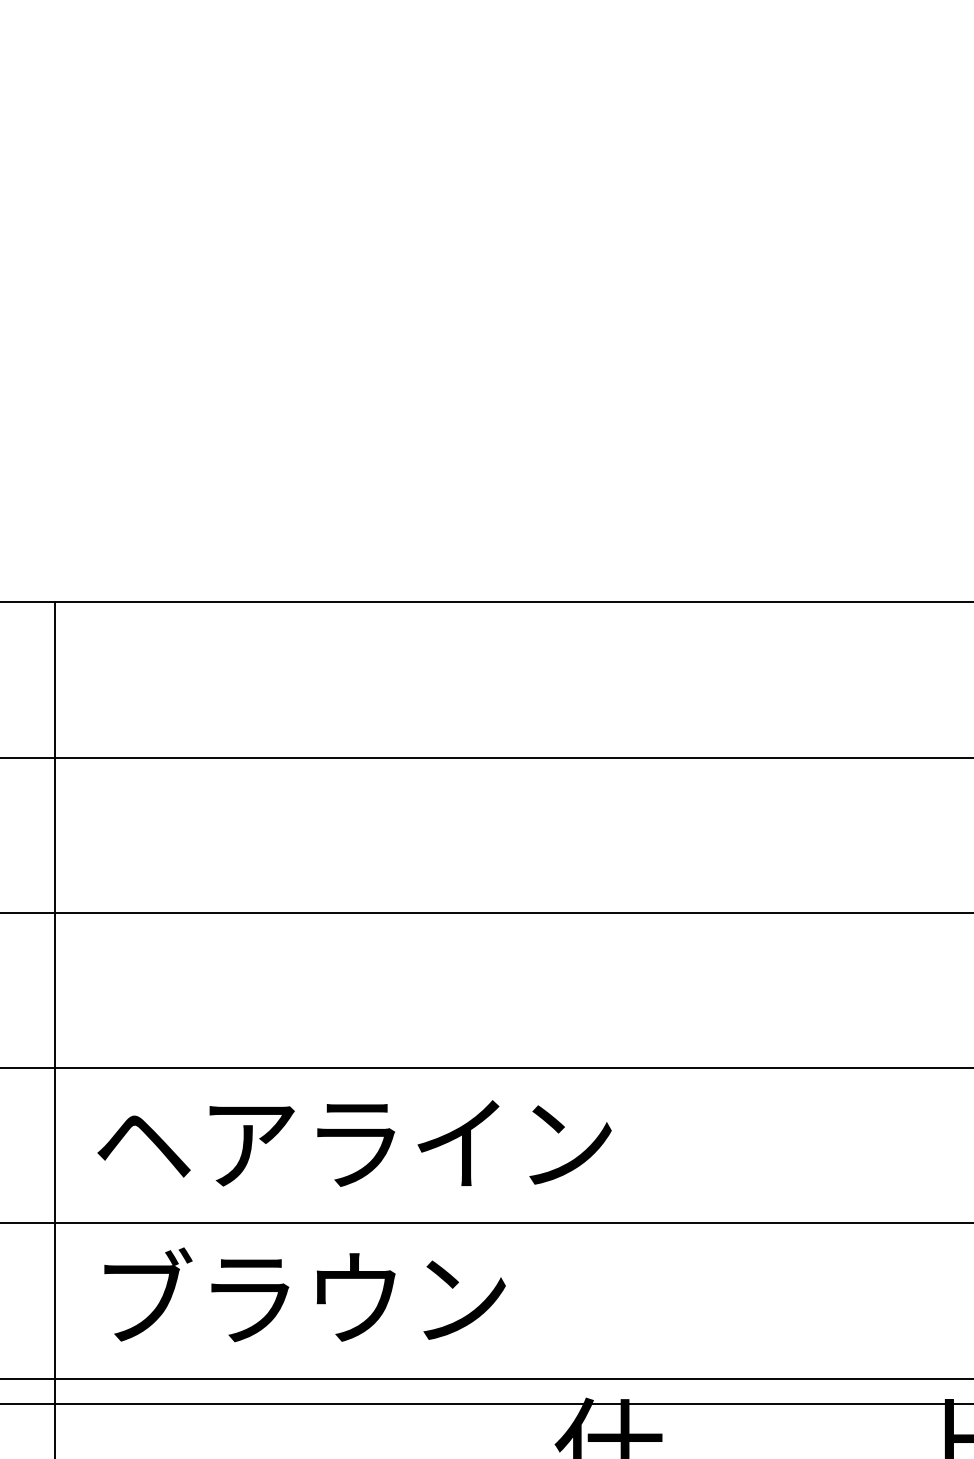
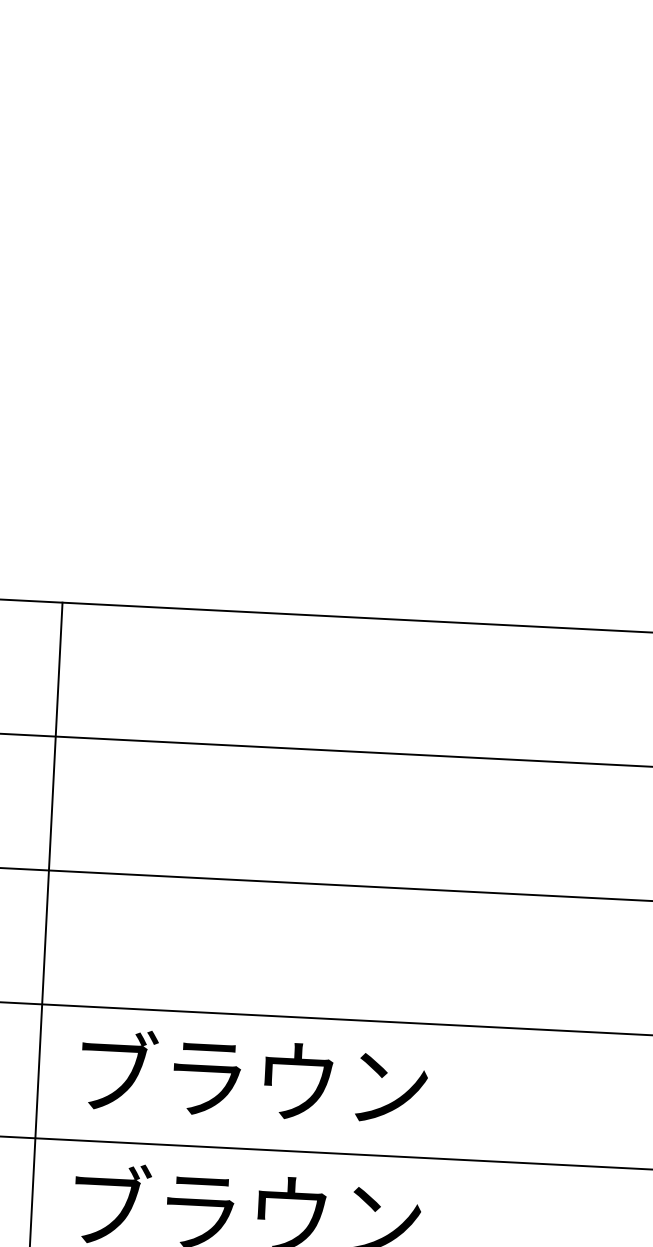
text: (354, 1139) -> (297, 1079), ヘアライン -> ブラウン

